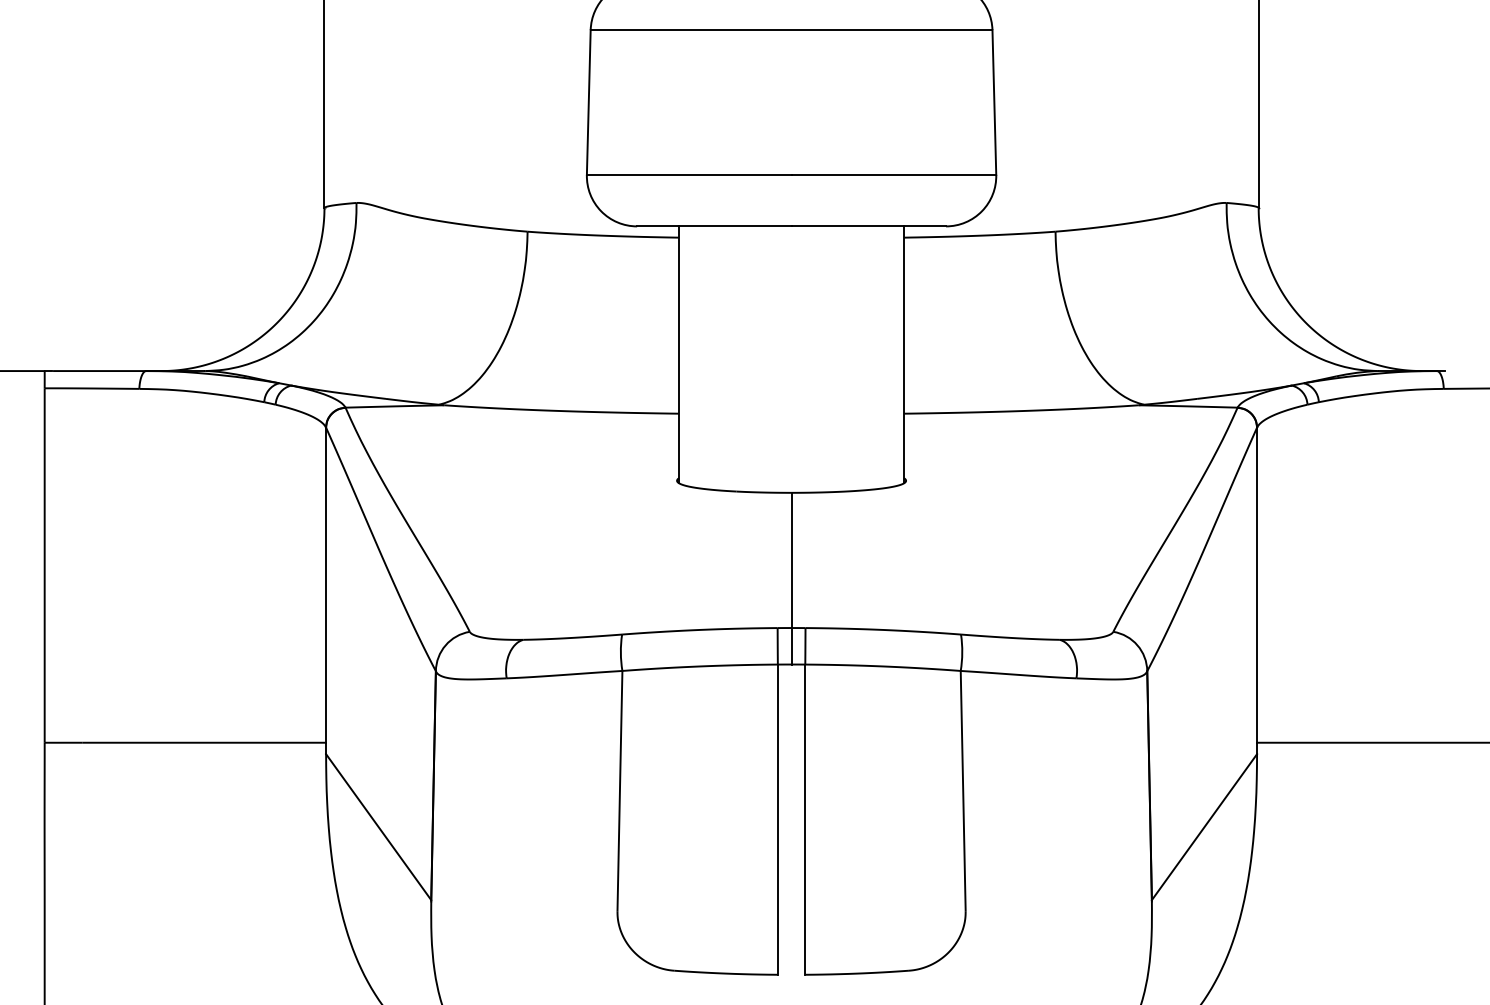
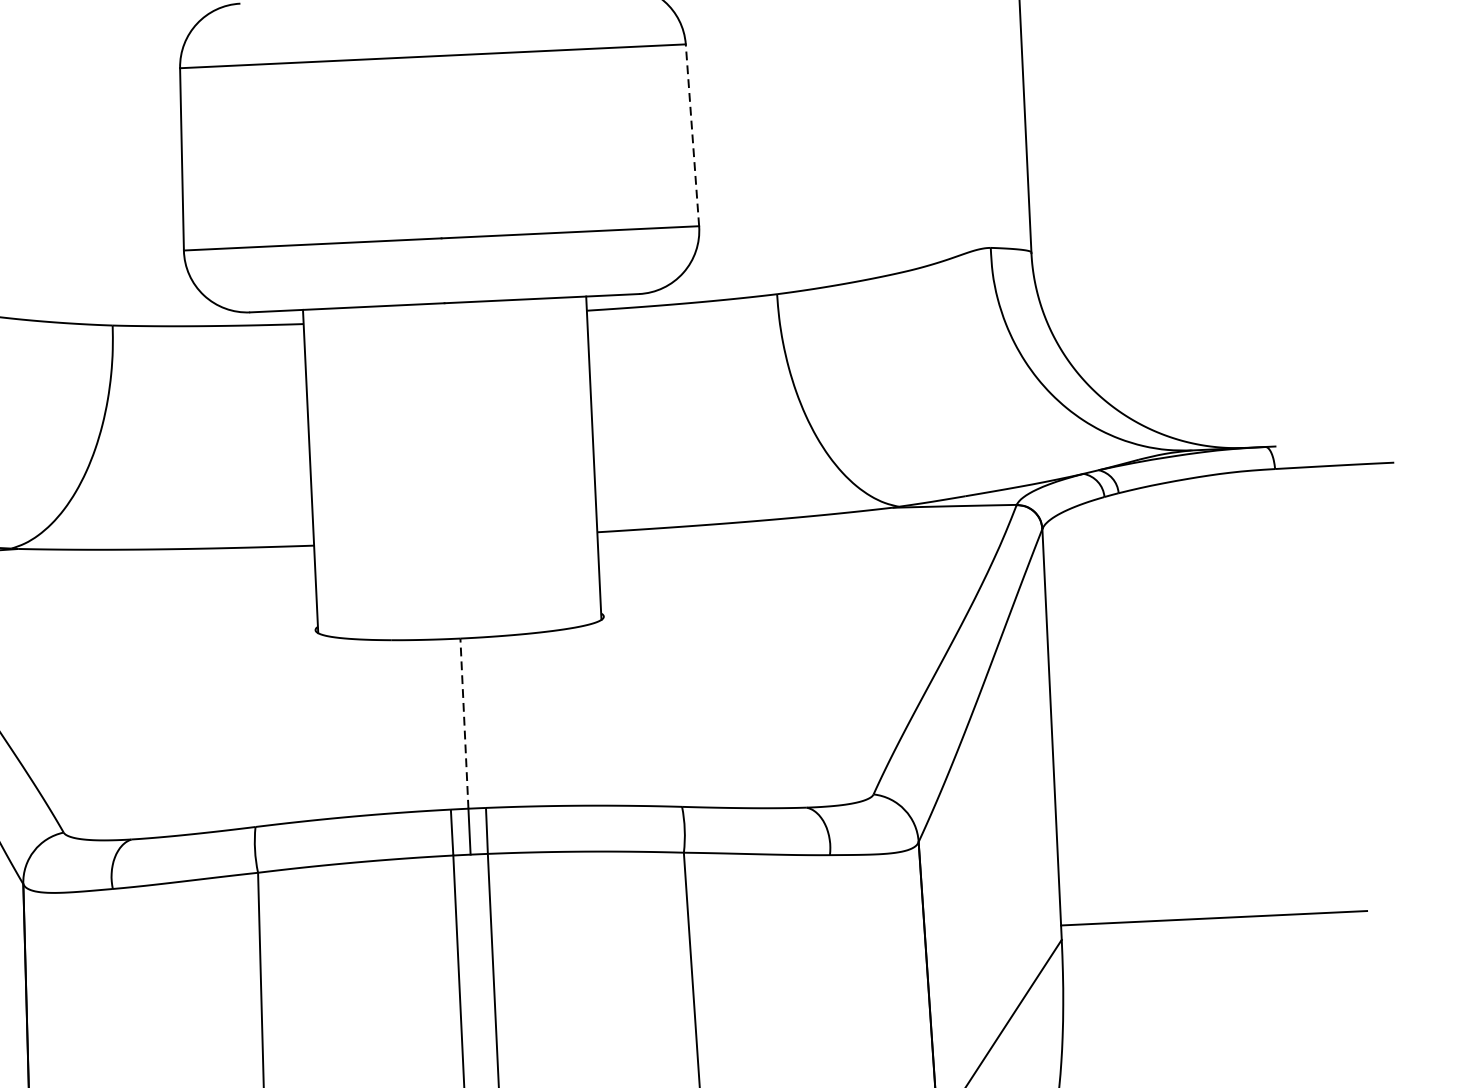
line: (994, 102) -> (692, 135), solid -> dashed
line: (791, 560) -> (464, 723), solid -> dashed

